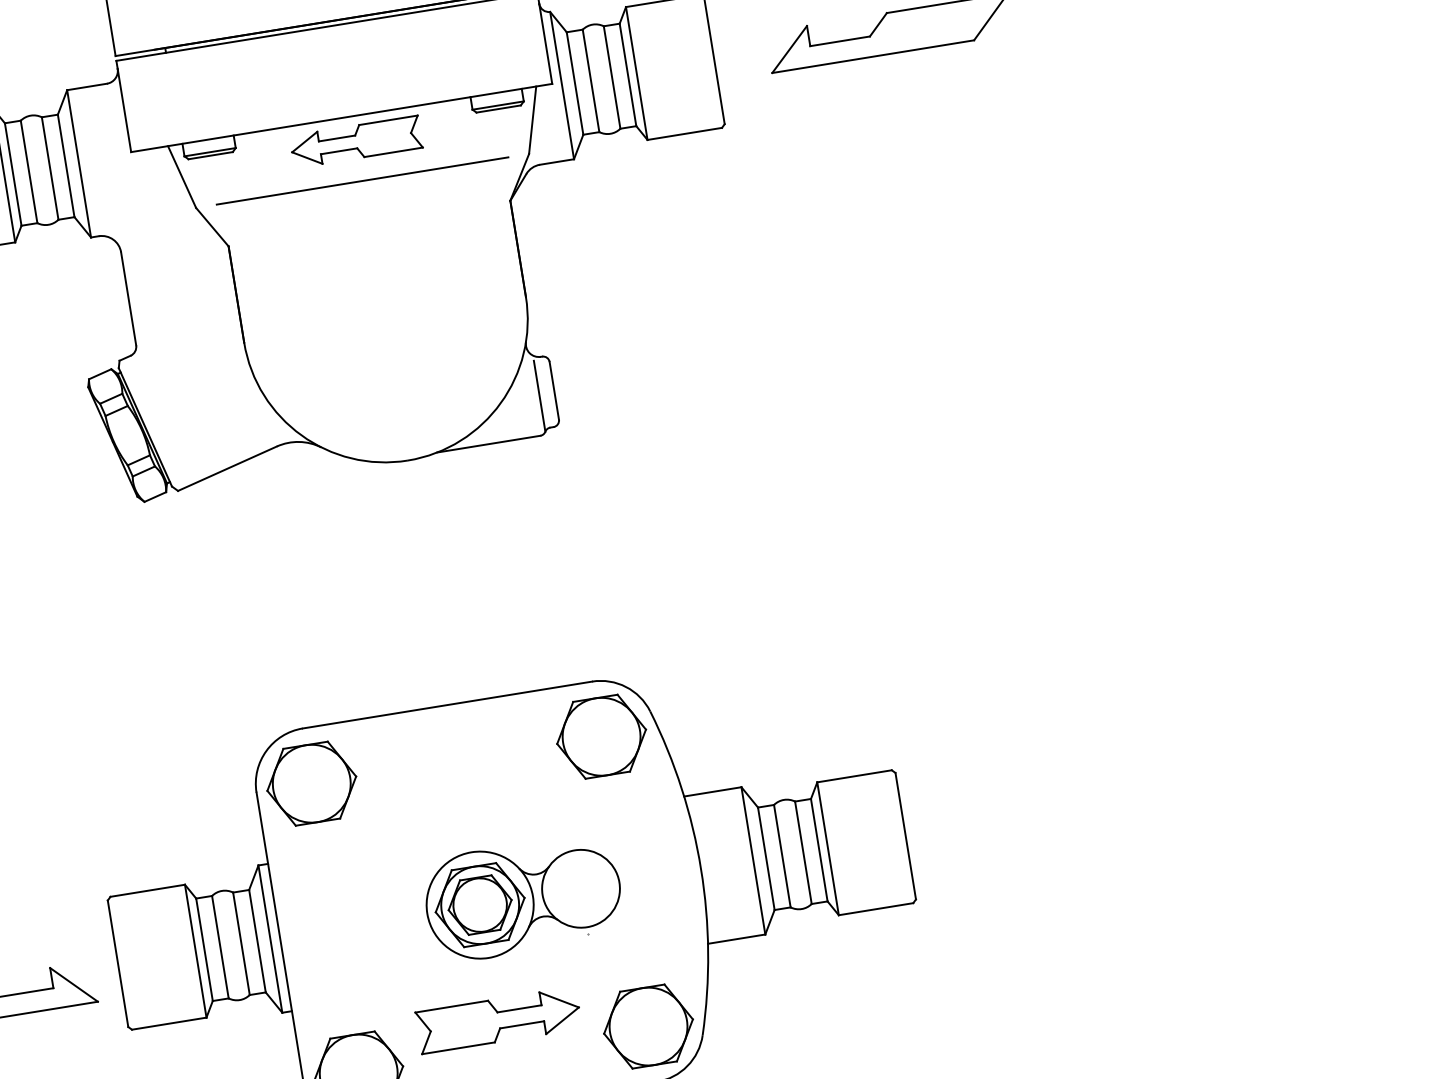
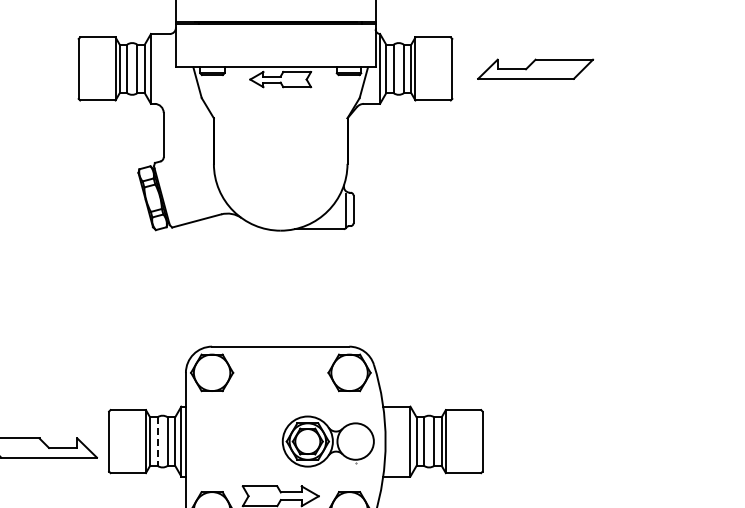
line: (362, 181) -> (280, 98), removed
part: (521, 898) -> (327, 441), moved
line: (220, 949) -> (157, 442), solid -> dashed

